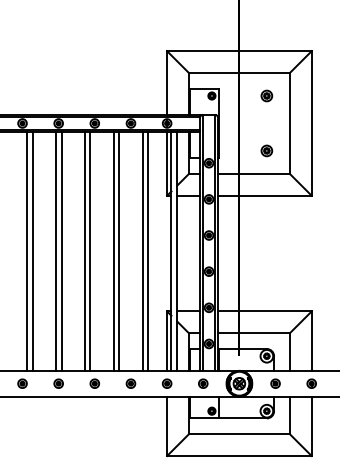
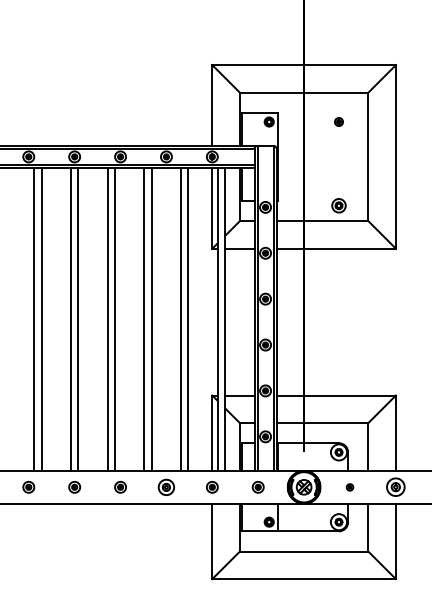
part: (266, 95) -> (338, 121), size x0.6
part: (266, 150) -> (338, 205), moved
part: (131, 383) -> (166, 486), size x1.4
part: (275, 383) -> (349, 487), size x0.6
part: (311, 383) -> (395, 487), size x1.6

